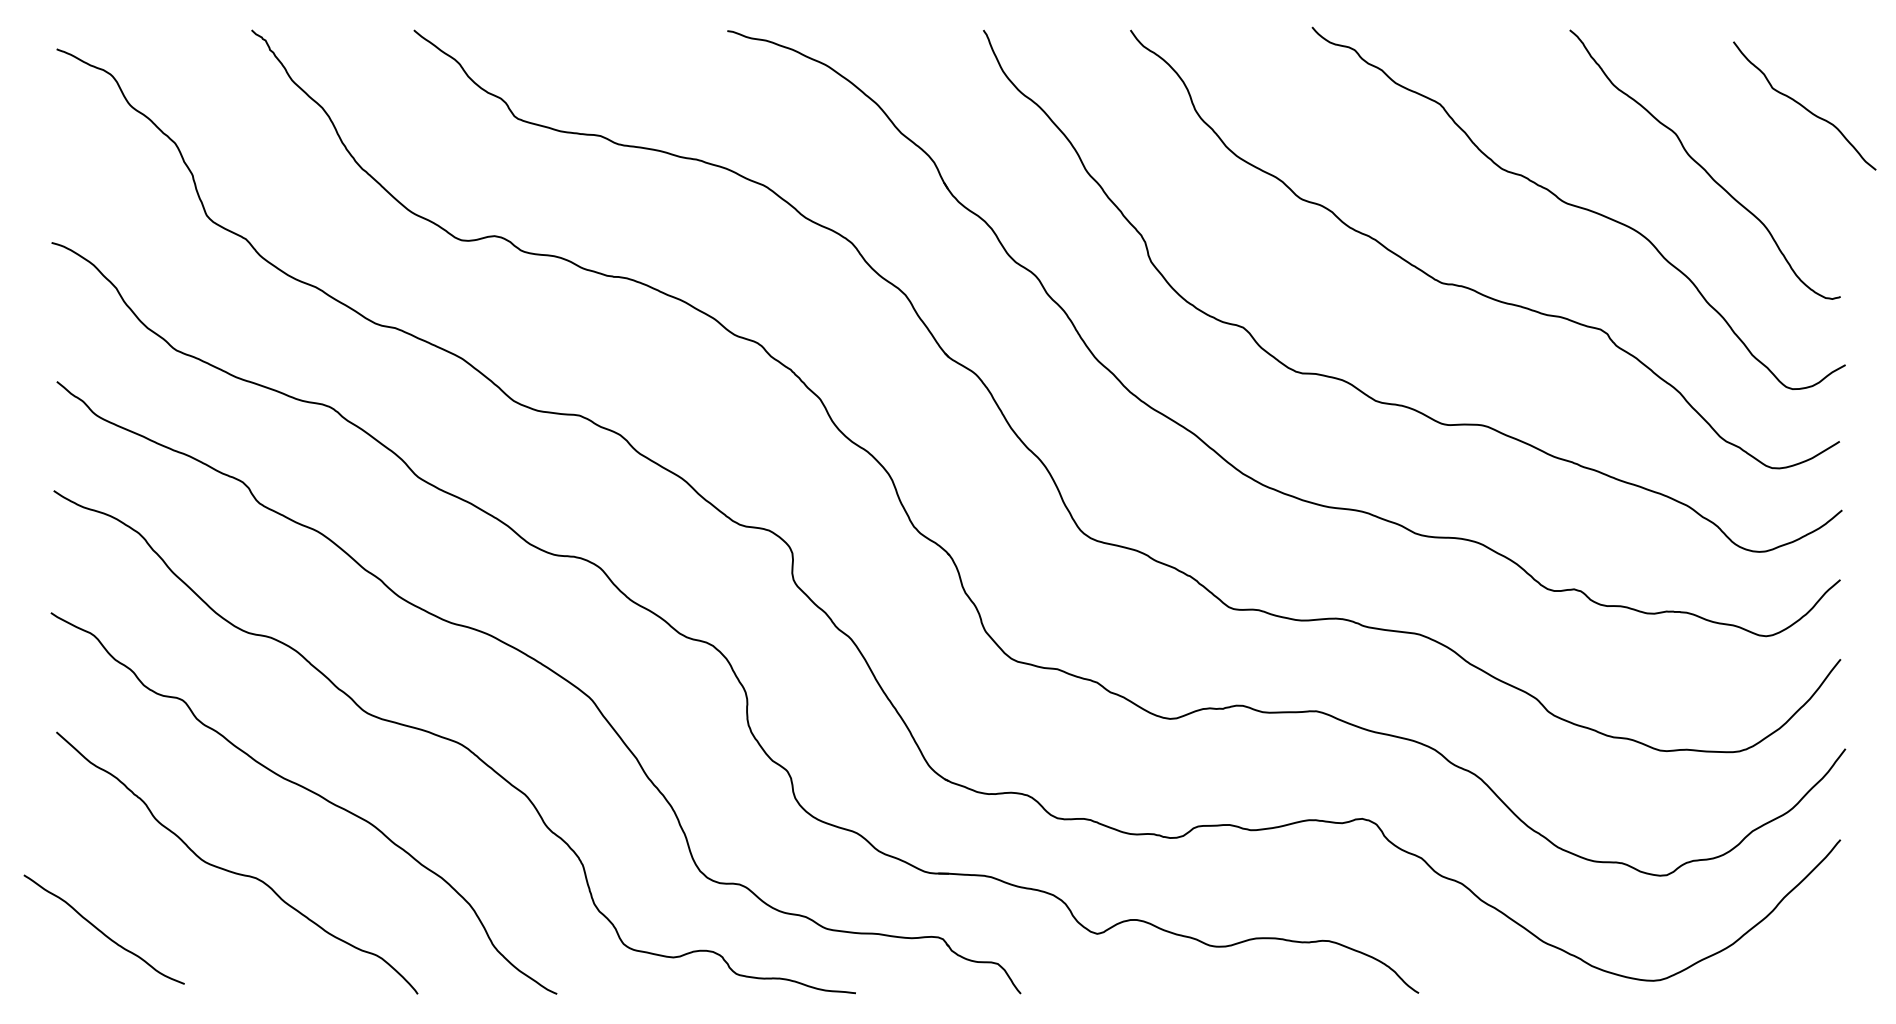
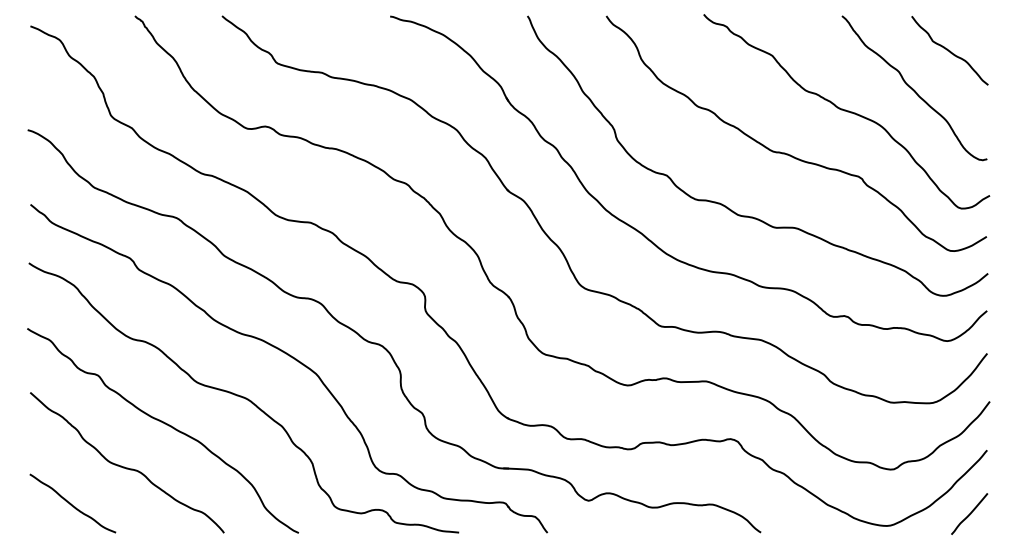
curve: (1803, 105) -> (949, 50), moved
curve: (101, 929) -> (71, 503), moved
curve: (1807, 957) -> (969, 513), added

